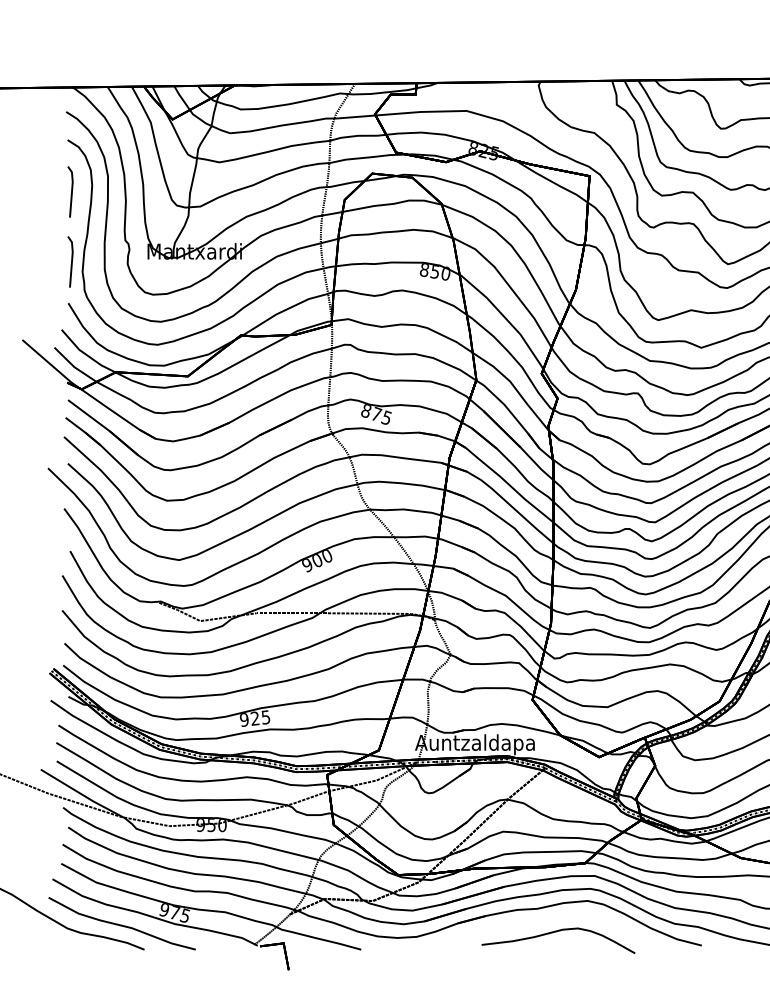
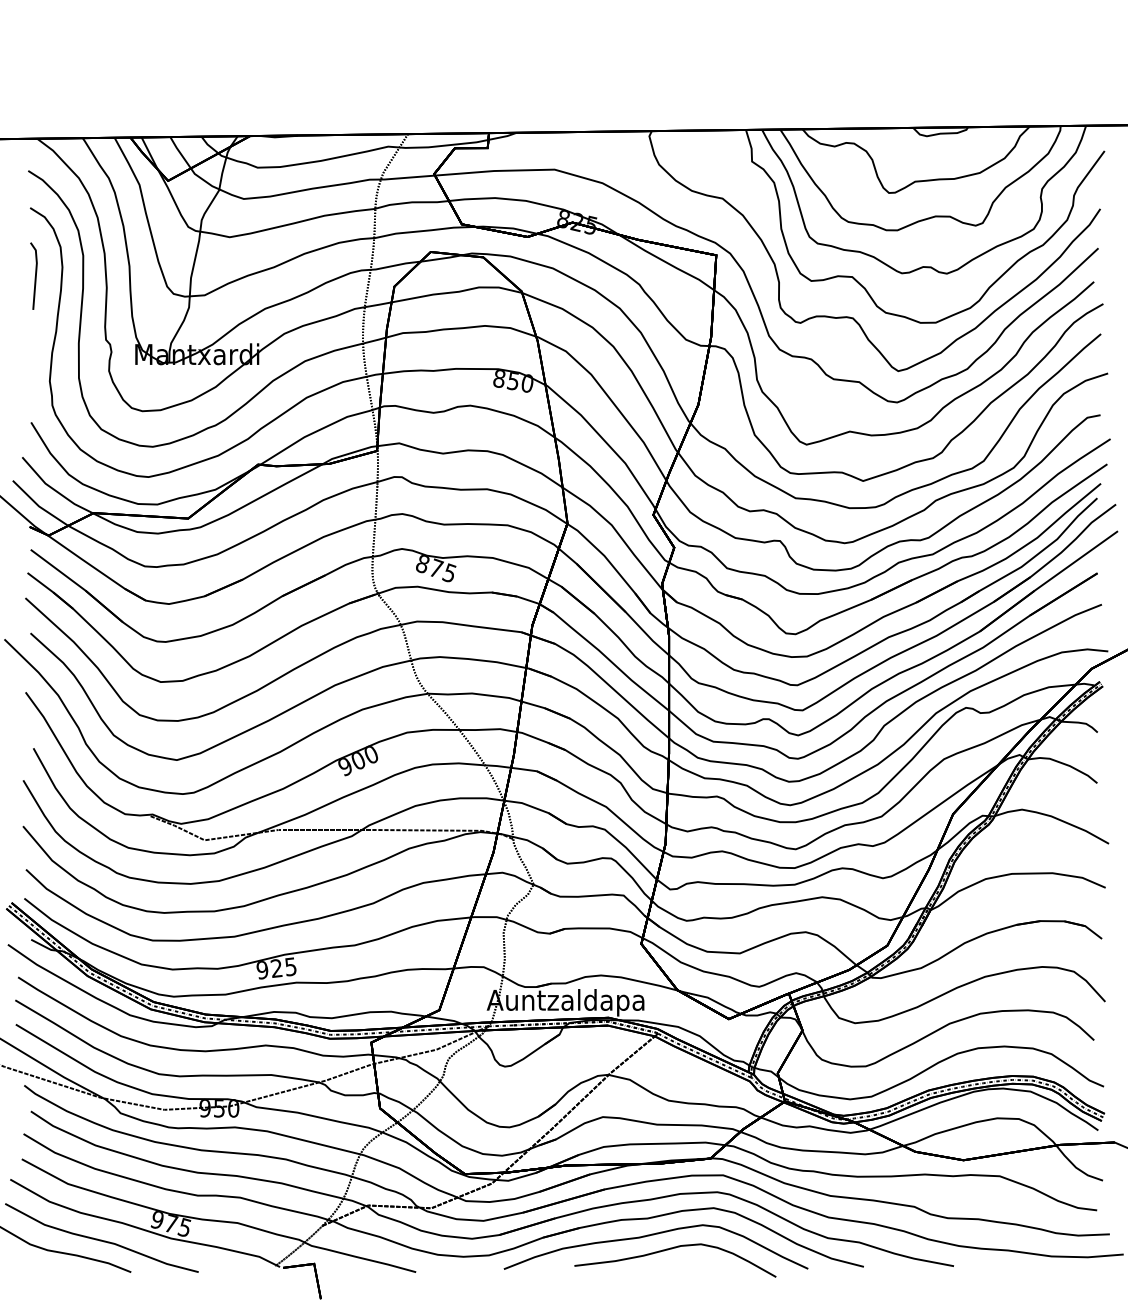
line: (71, 261) -> (35, 367), removed
curve: (542, 921) -> (654, 1235), added

